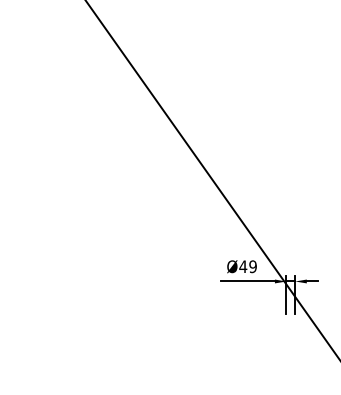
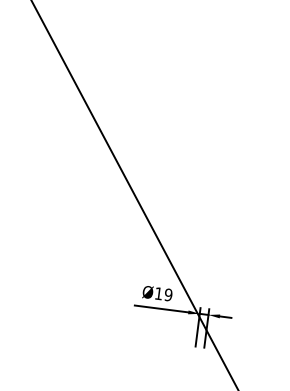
text: (243, 266) -> (159, 293), Ø49 -> Ø19

